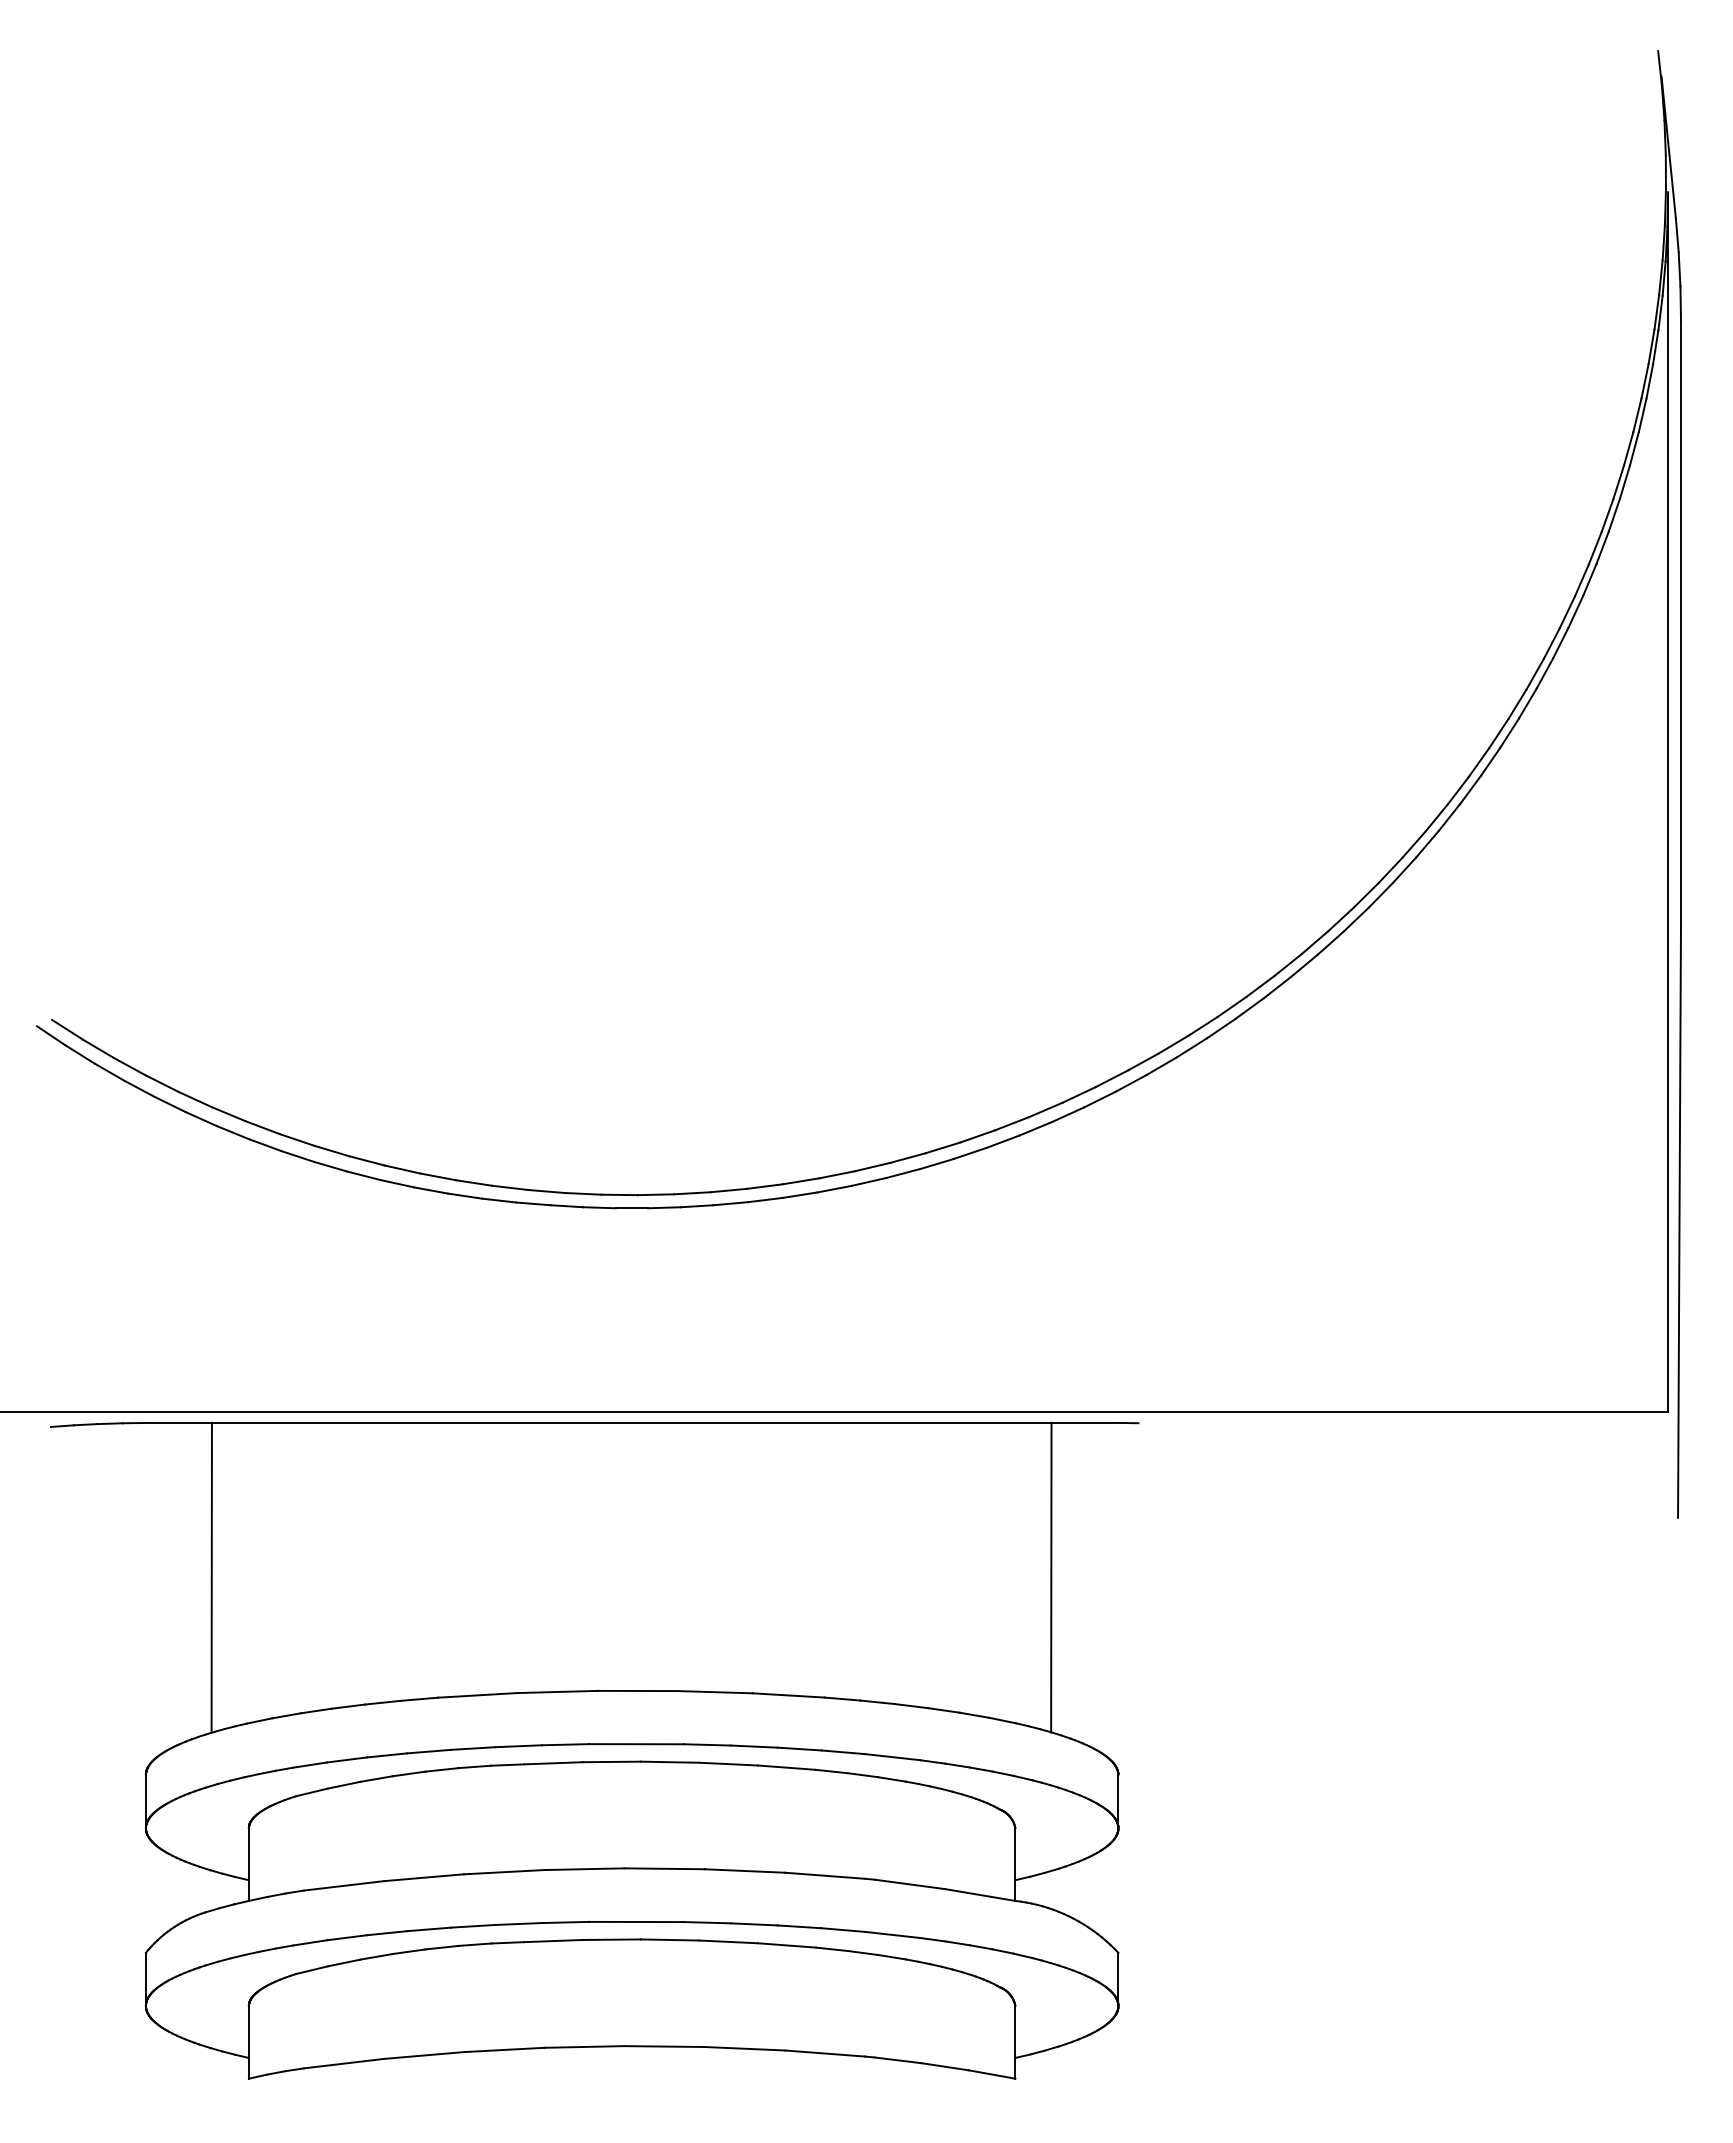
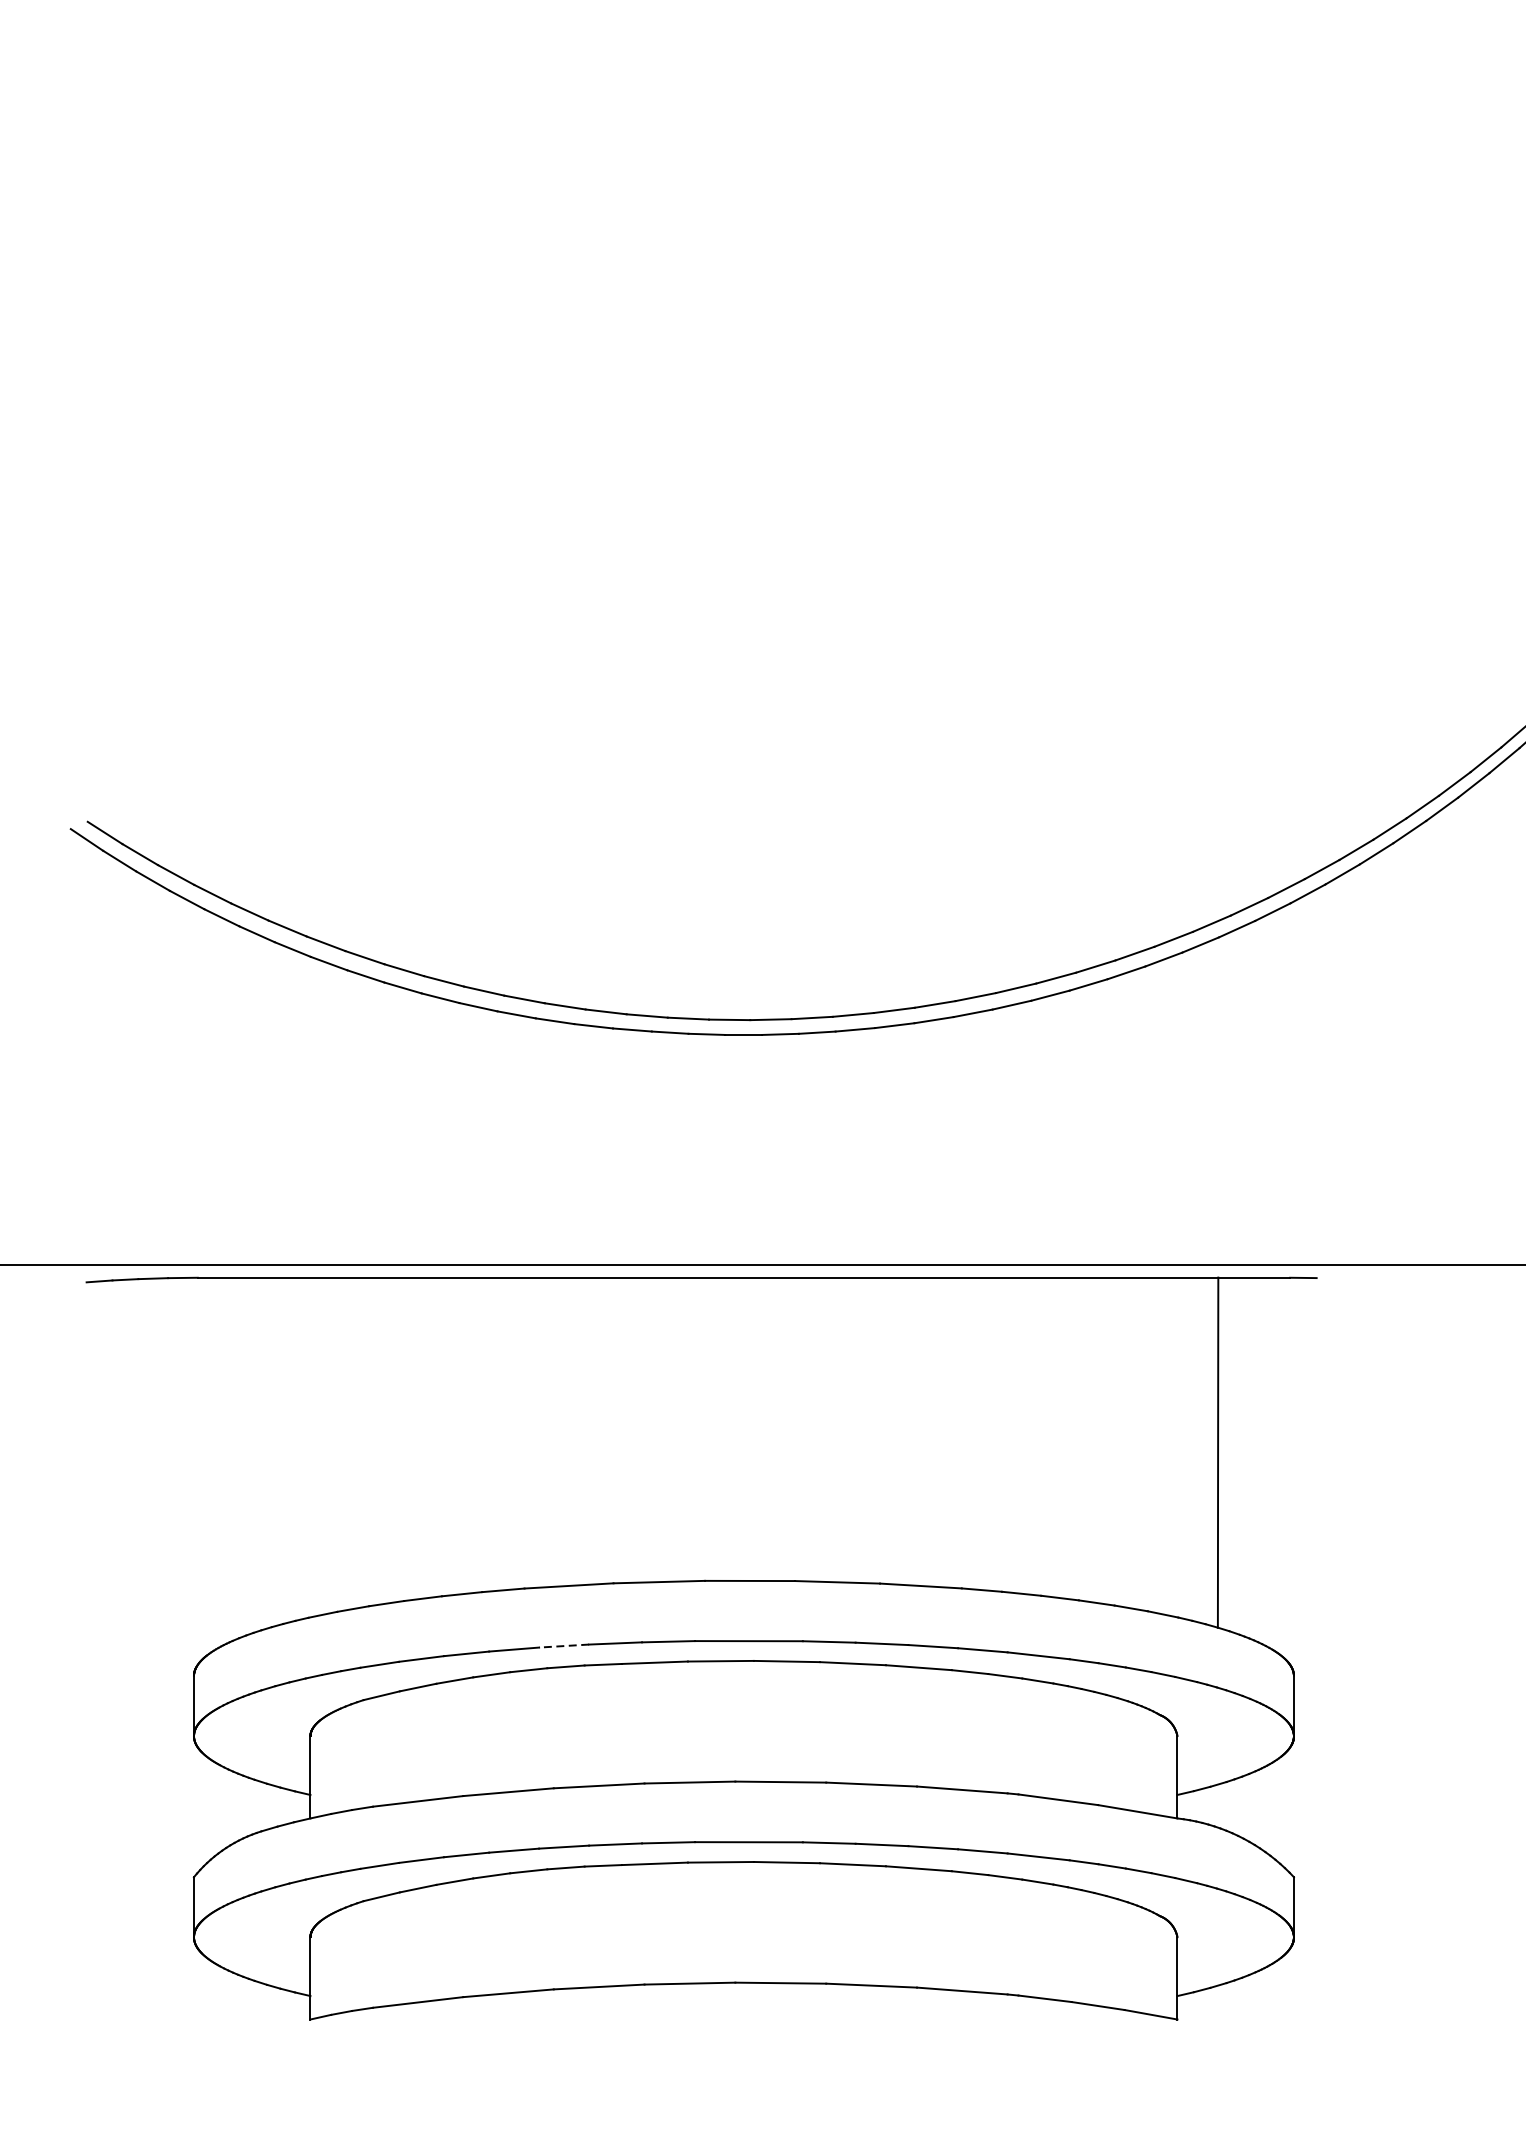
line: (211, 1577) -> (268, 1452), removed
line: (472, 1748) -> (563, 1646), solid -> dashed

